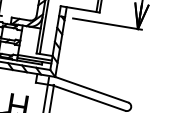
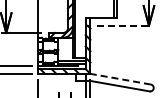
line: (107, 23) -> (124, 25), solid -> dashed
line: (91, 90) -> (120, 79), solid -> dashed

